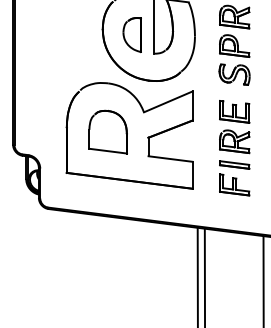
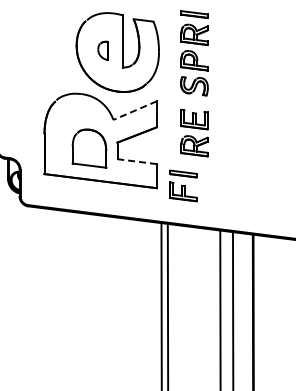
part: (131, 34) -> (102, 50), size x0.6
line: (168, 101) -> (135, 110), solid -> dashed
part: (108, 131) -> (89, 148), moved
line: (170, 158) -> (137, 161), solid -> dashed
part: (234, 177) -> (183, 185), moved

